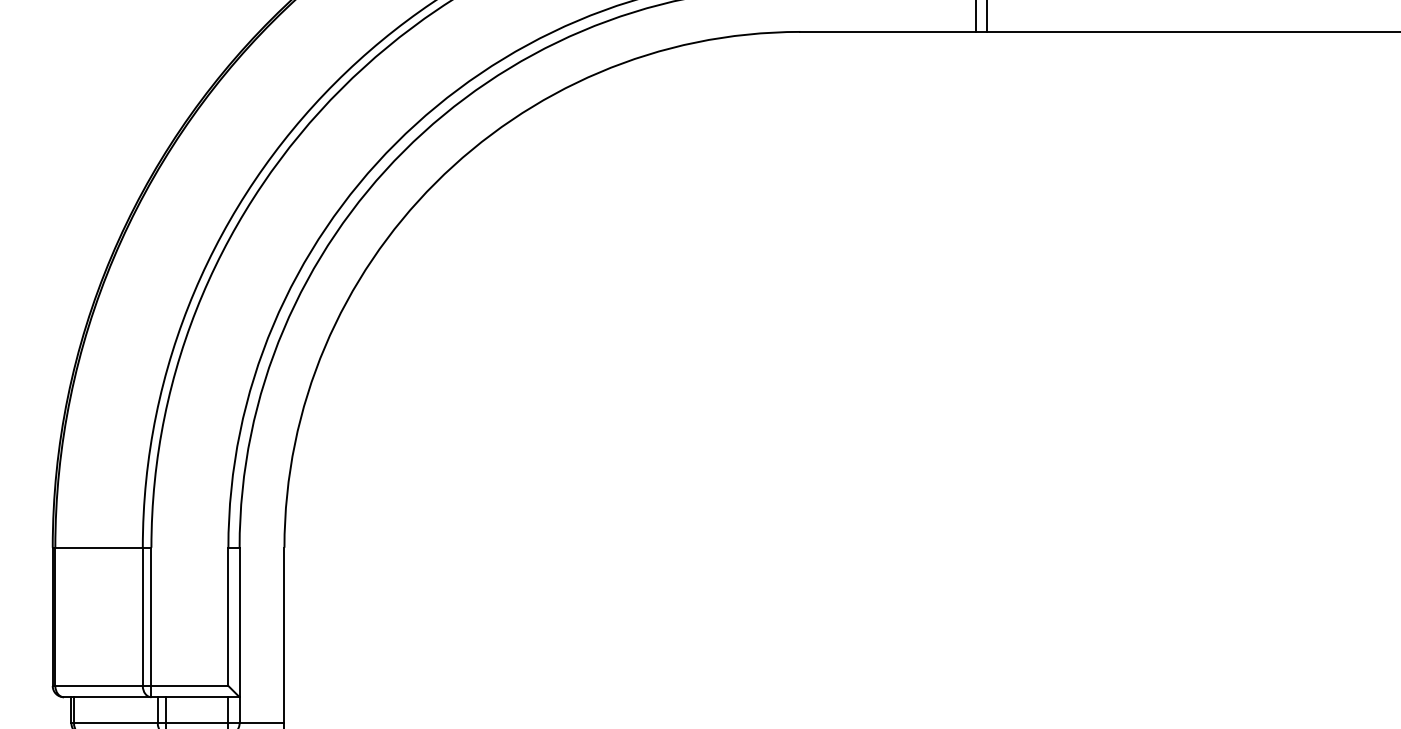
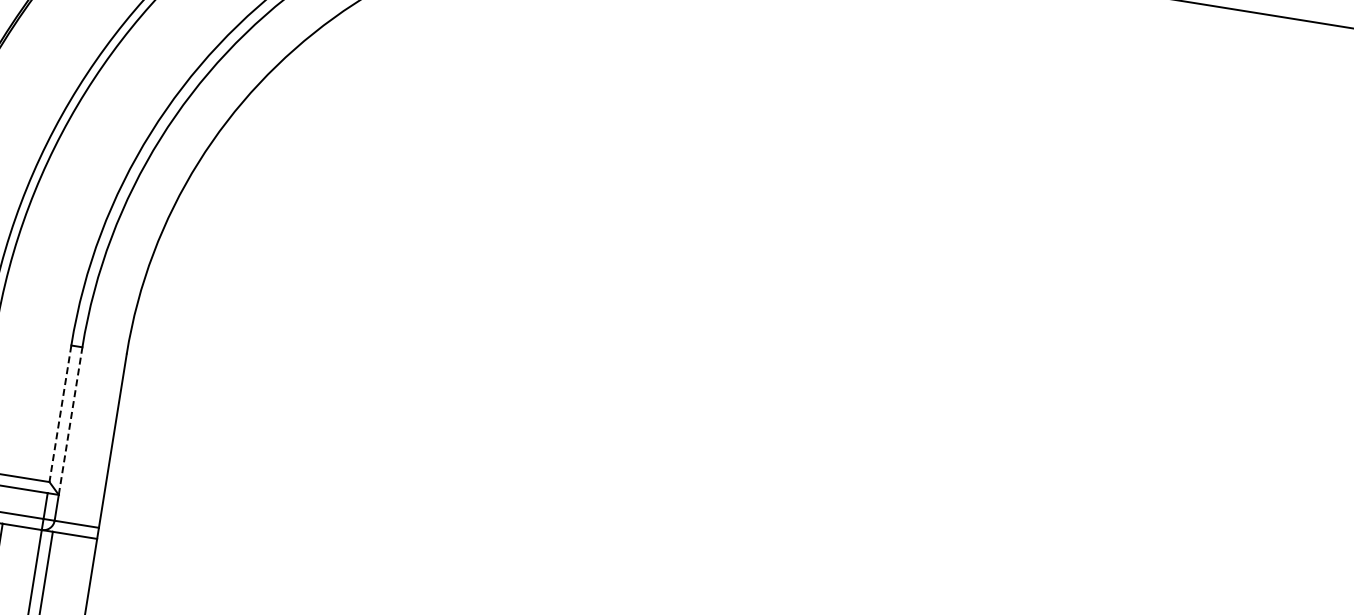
line: (228, 617) -> (60, 414), solid -> dashed
line: (239, 622) -> (70, 421), solid -> dashed

